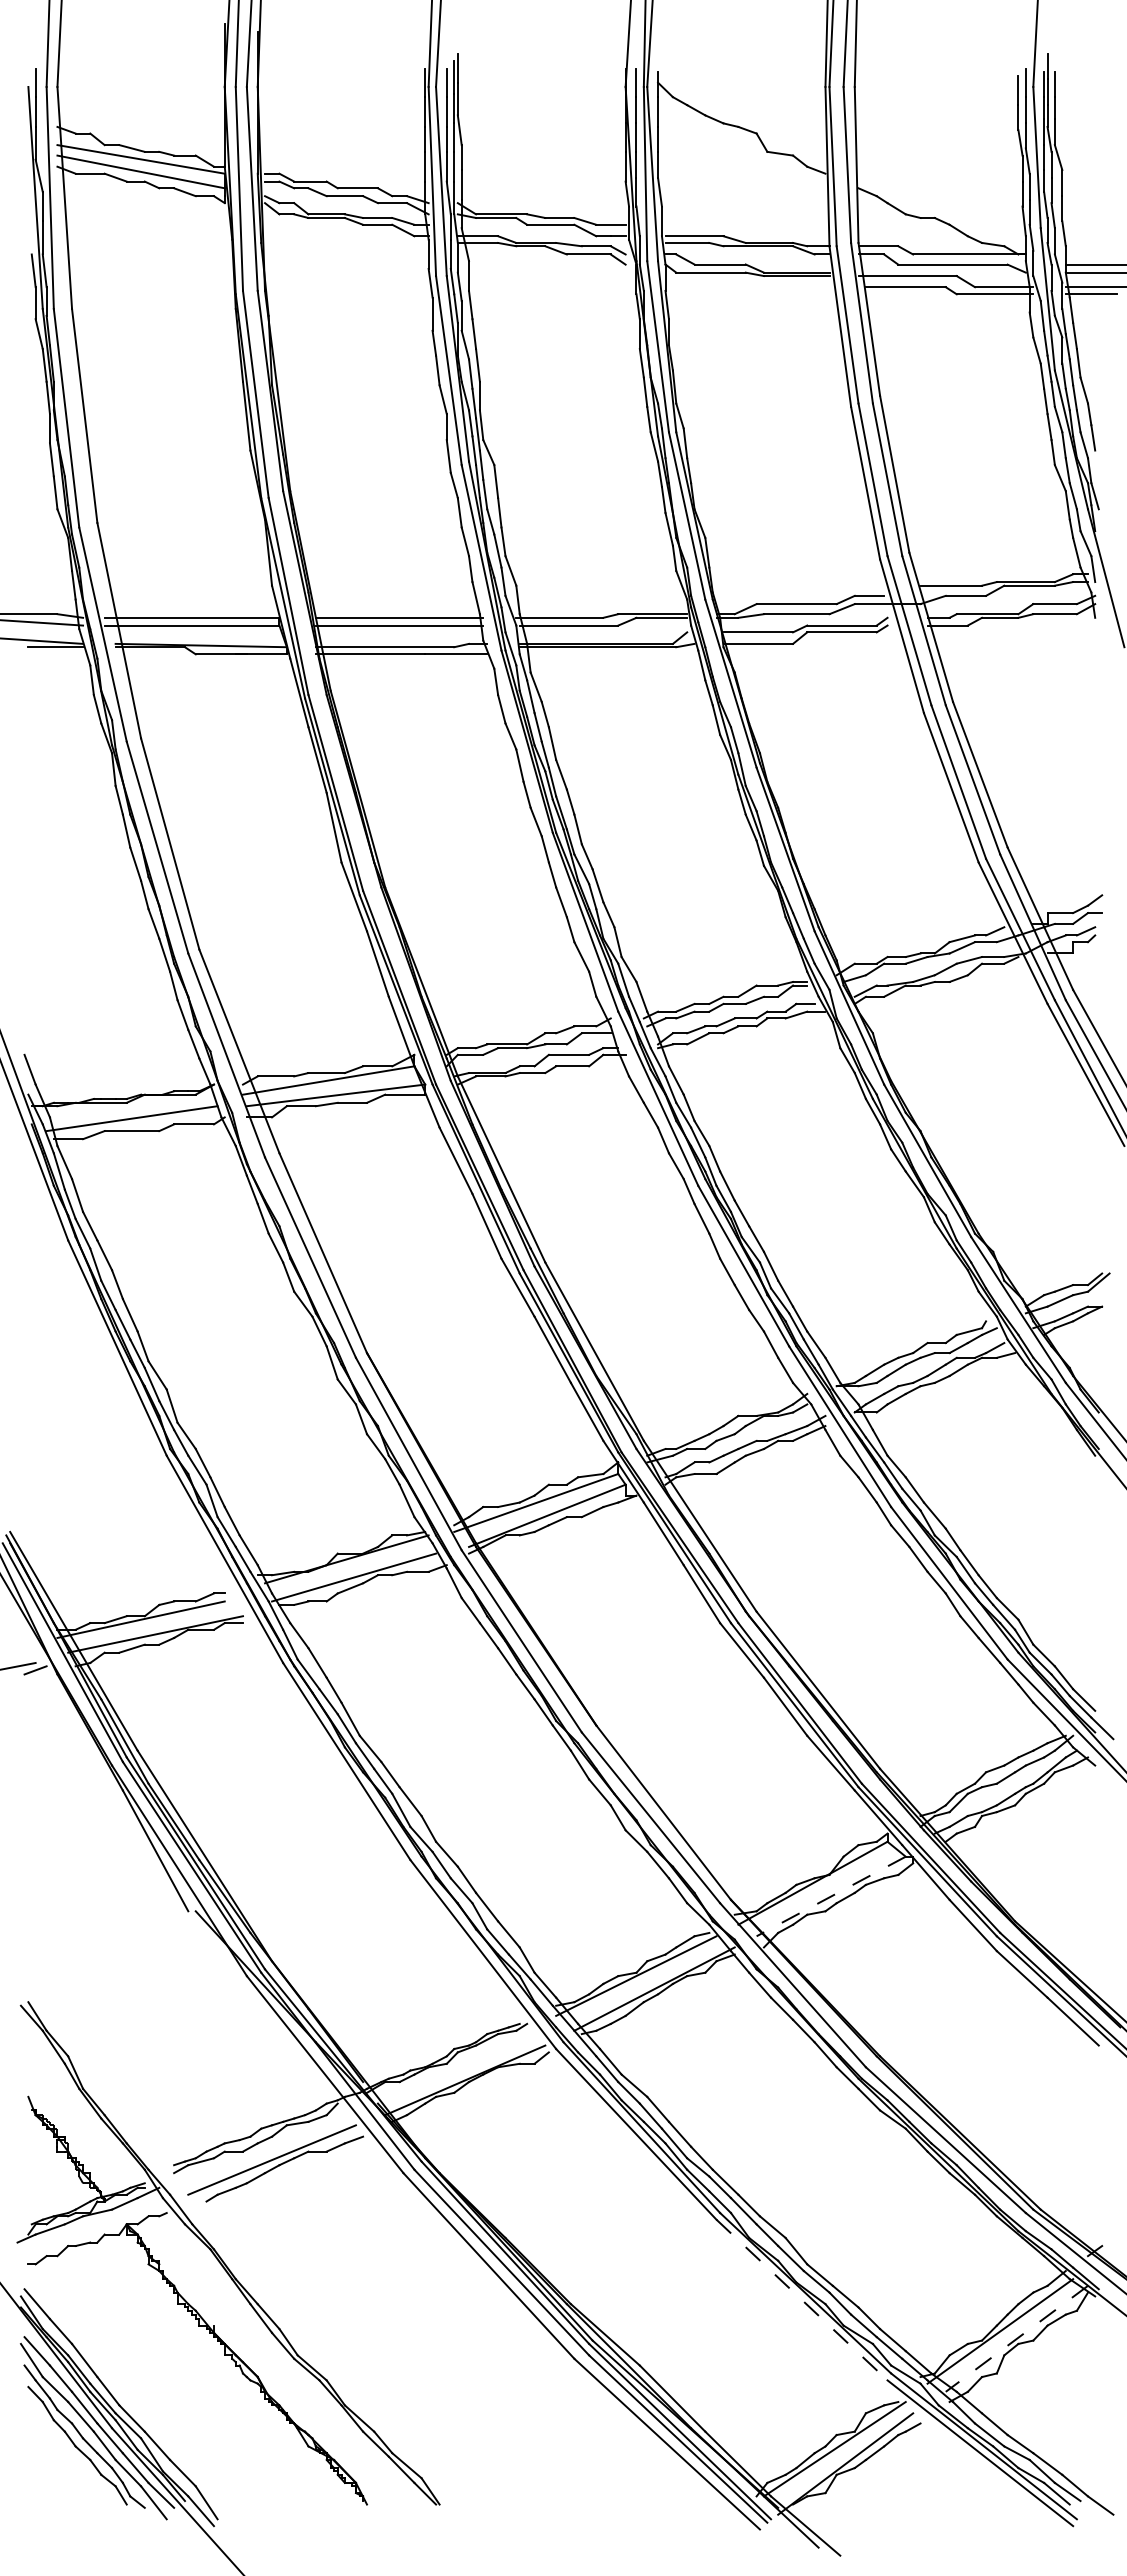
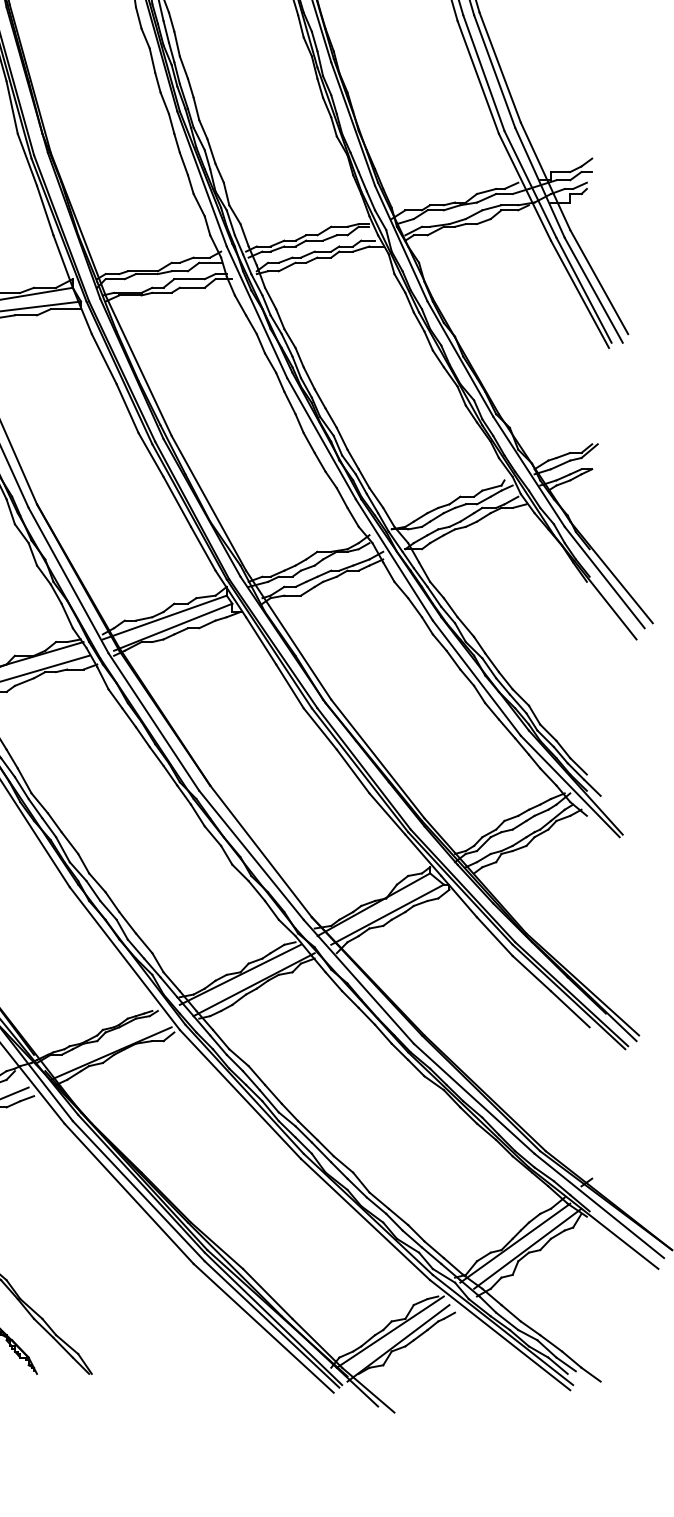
line: (831, 1896) -> (387, 914), dashed -> solid
line: (802, 2300) -> (365, 1219), dashed -> solid
line: (1016, 2338) -> (527, 1248), dashed -> solid

